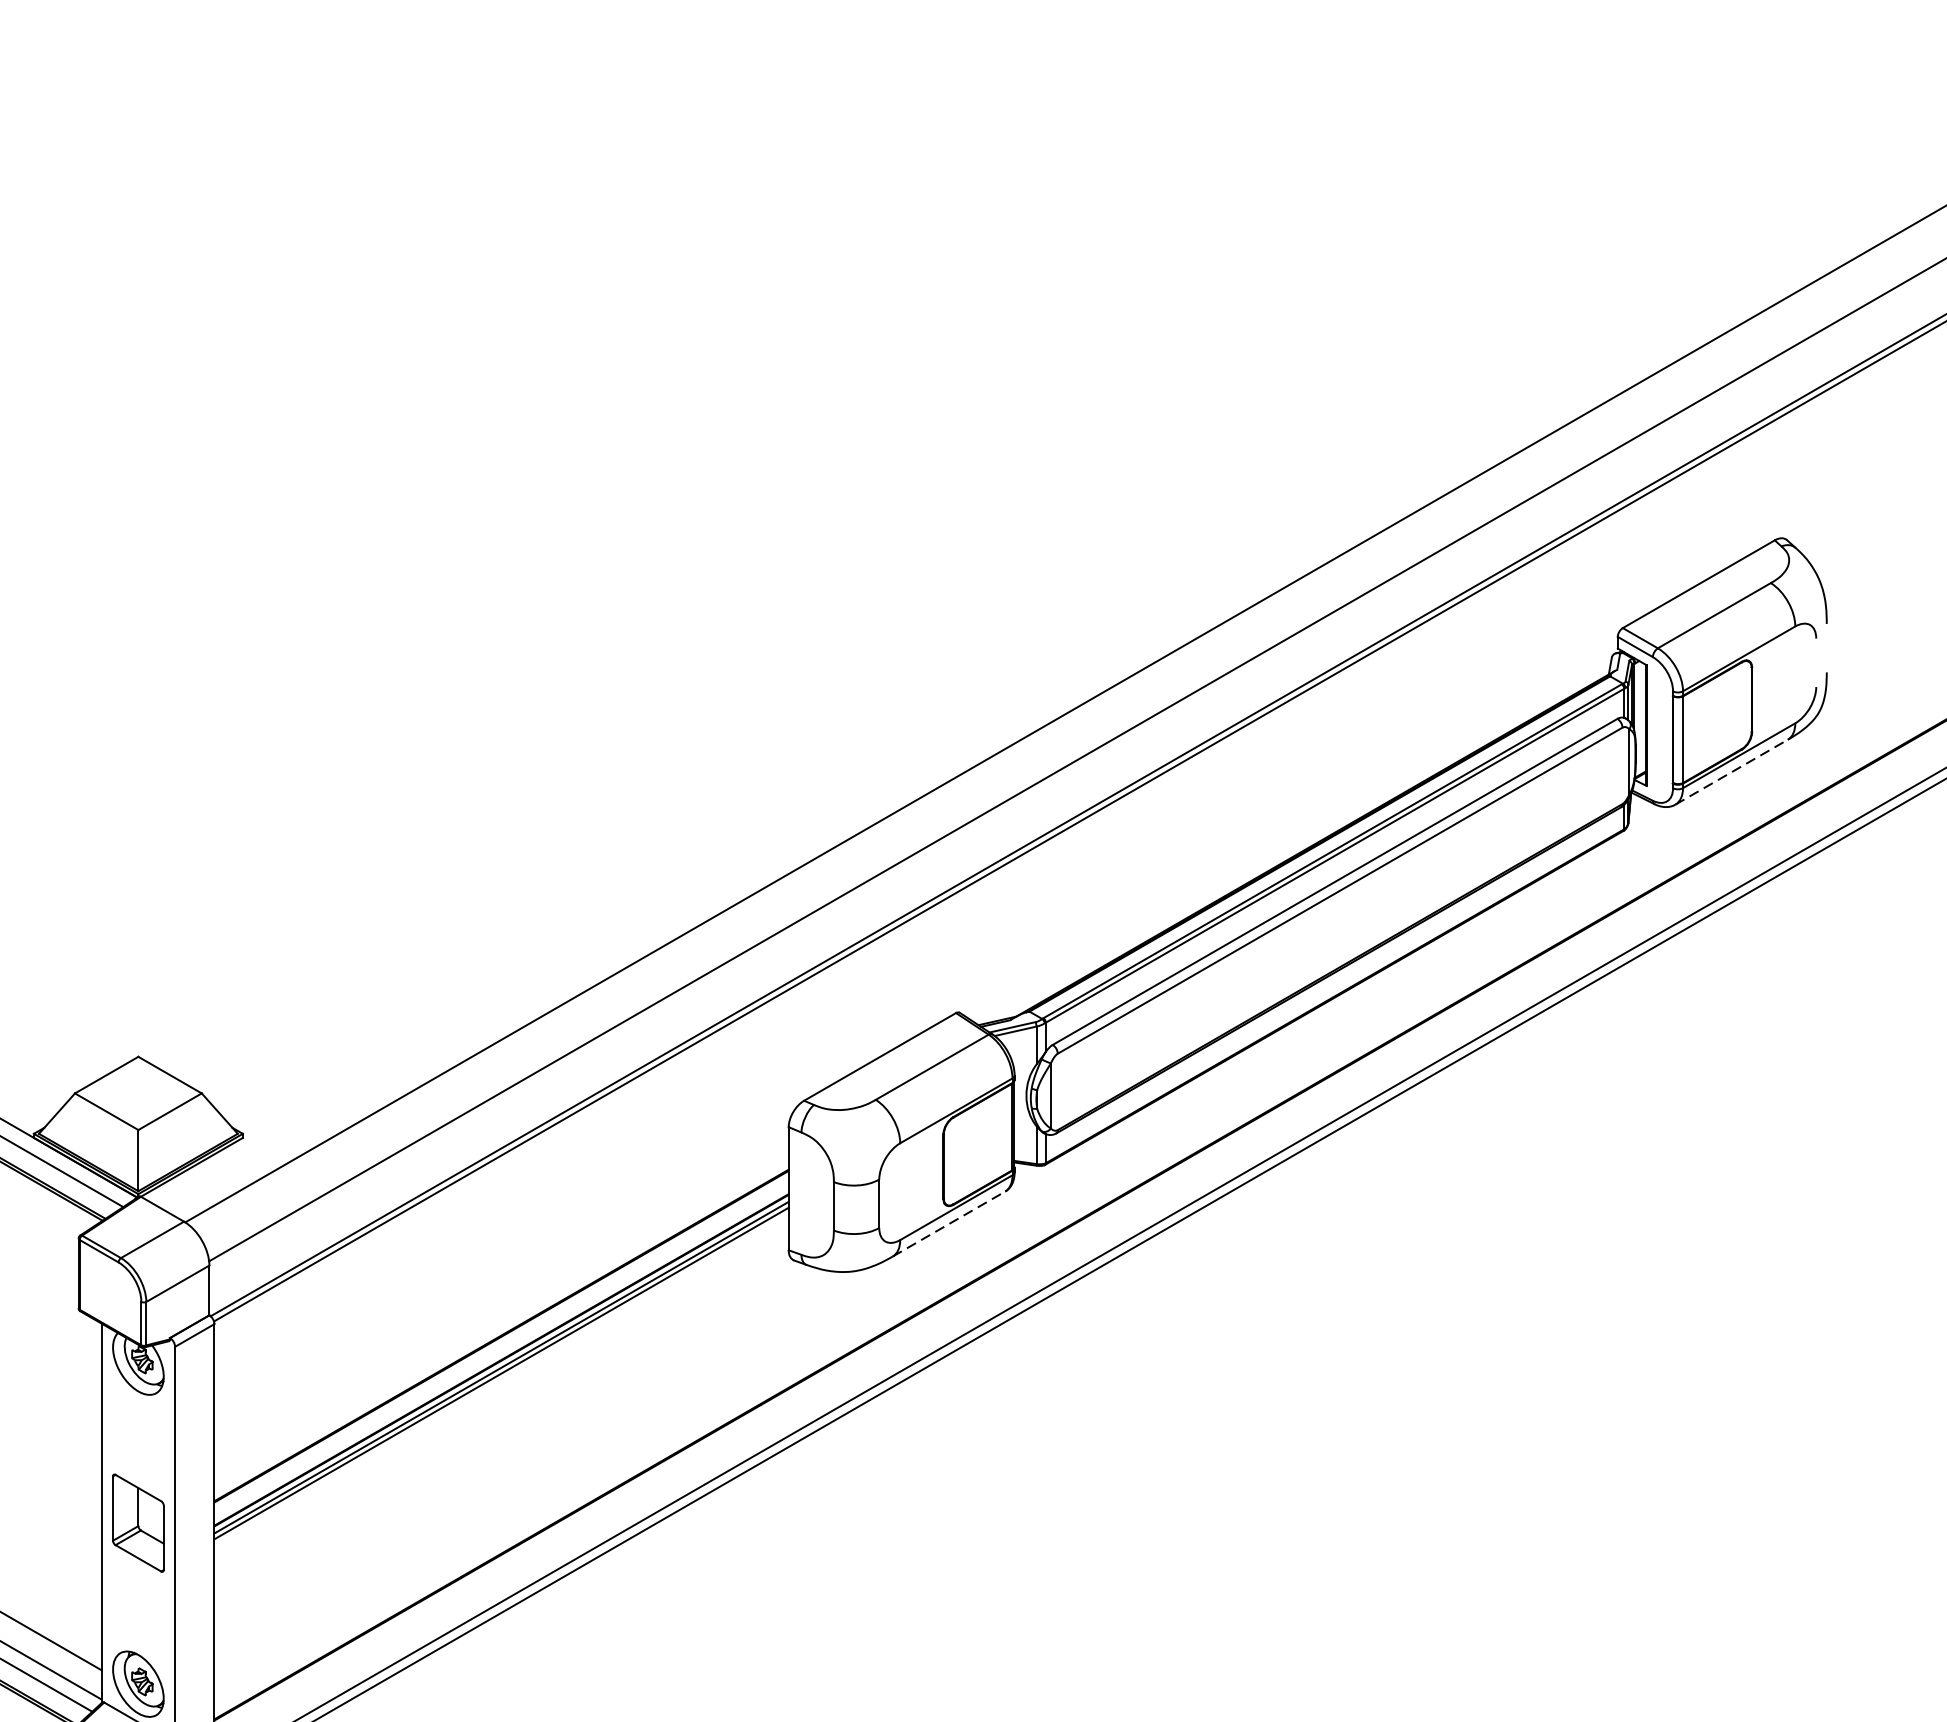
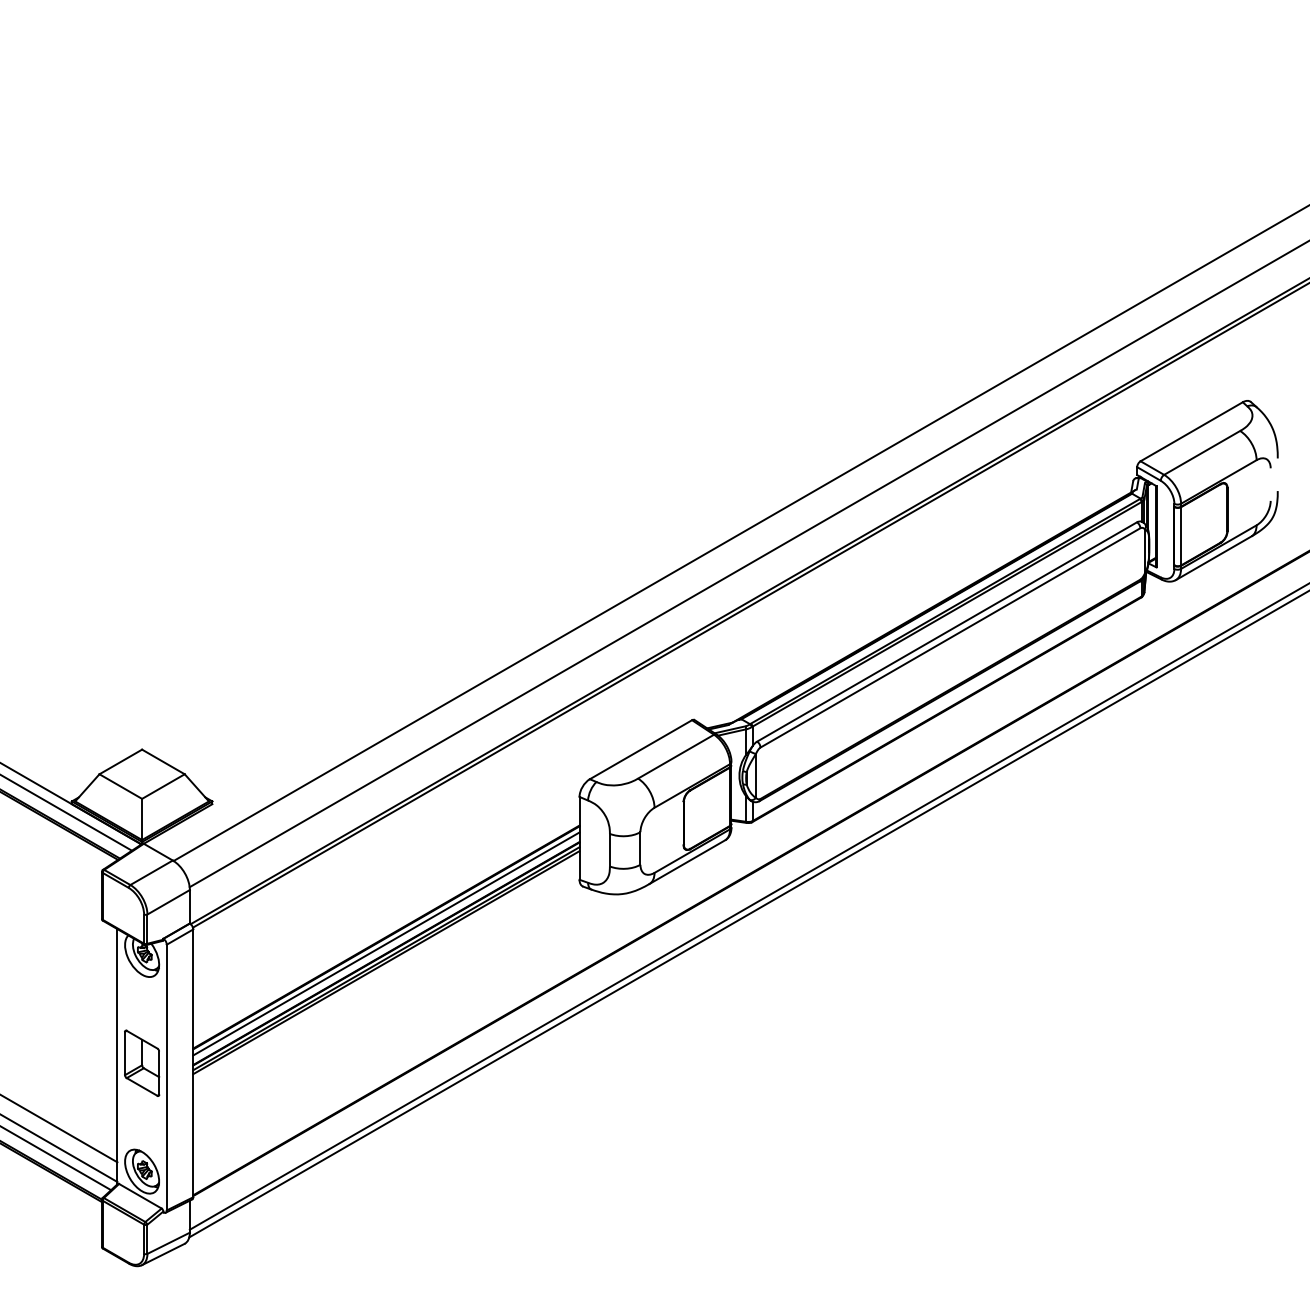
line: (1731, 772) -> (1213, 558), dashed -> solid
line: (949, 1224) -> (687, 862), dashed -> solid
line: (501, 1345) -> (386, 943), added

